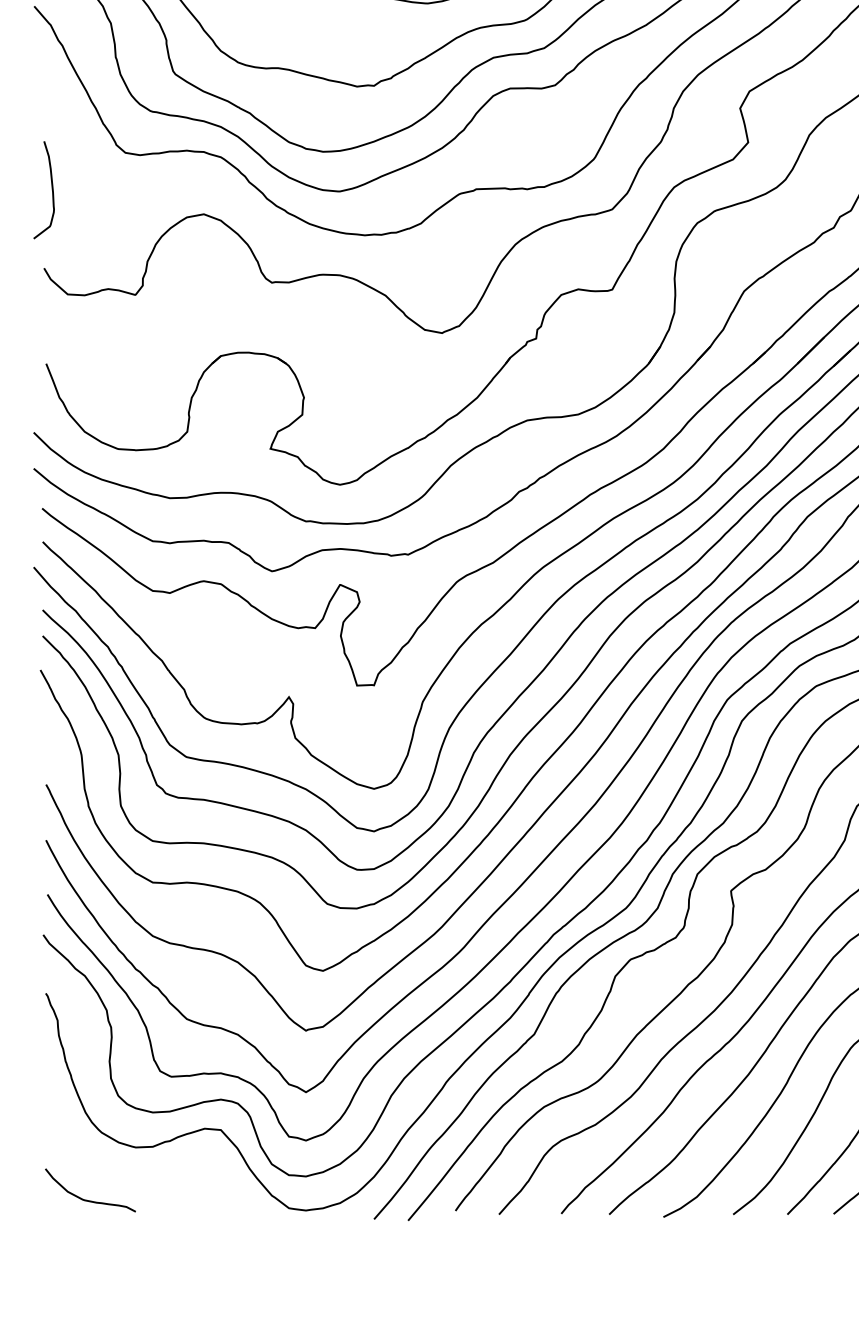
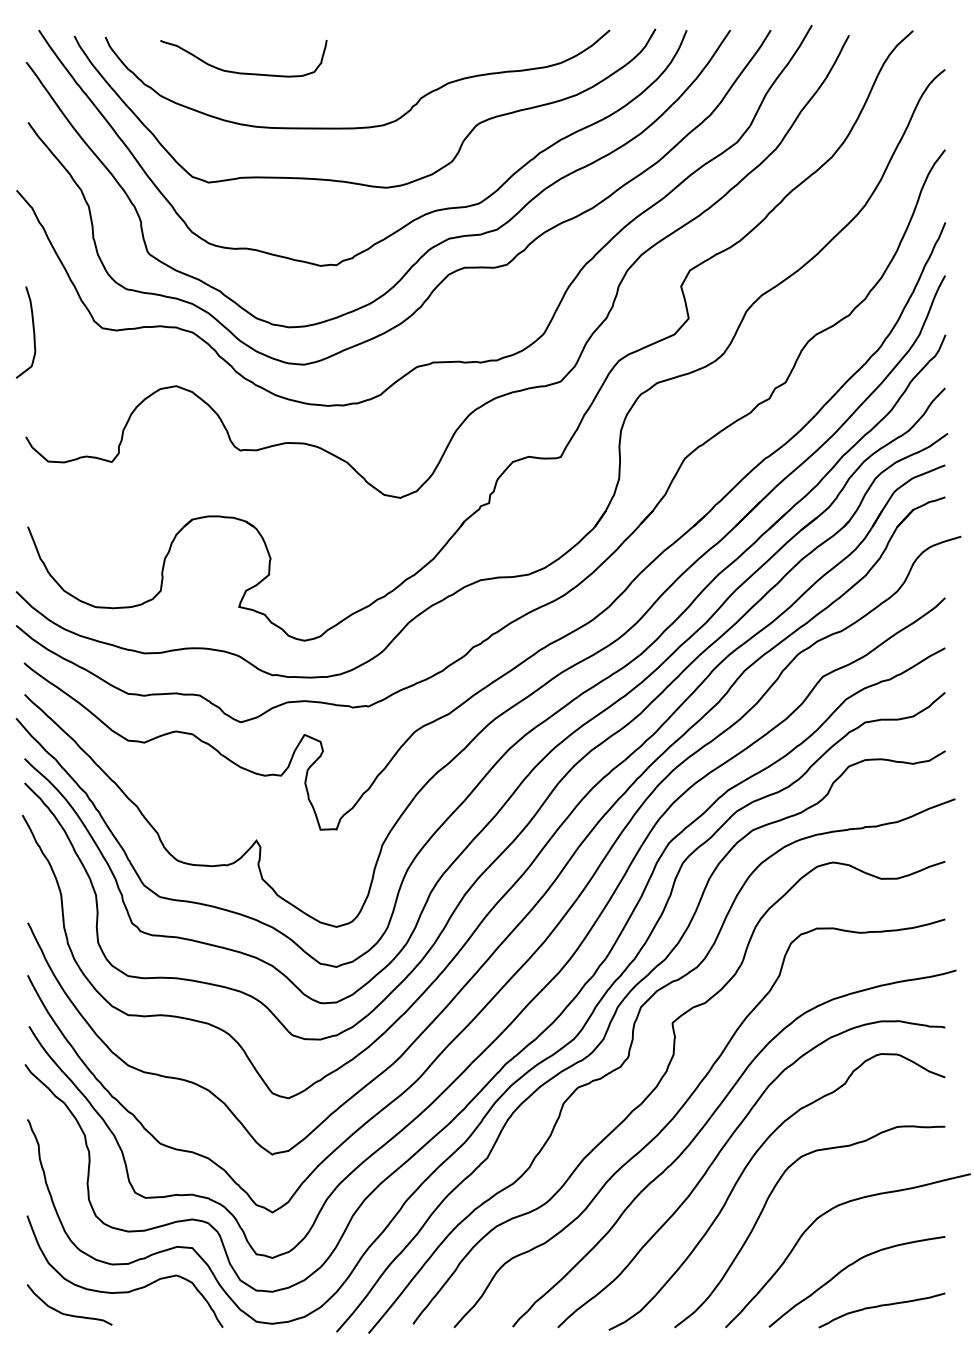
curve: (52, 190) -> (33, 332), moved
curve: (154, 1175) -> (129, 1290), added

